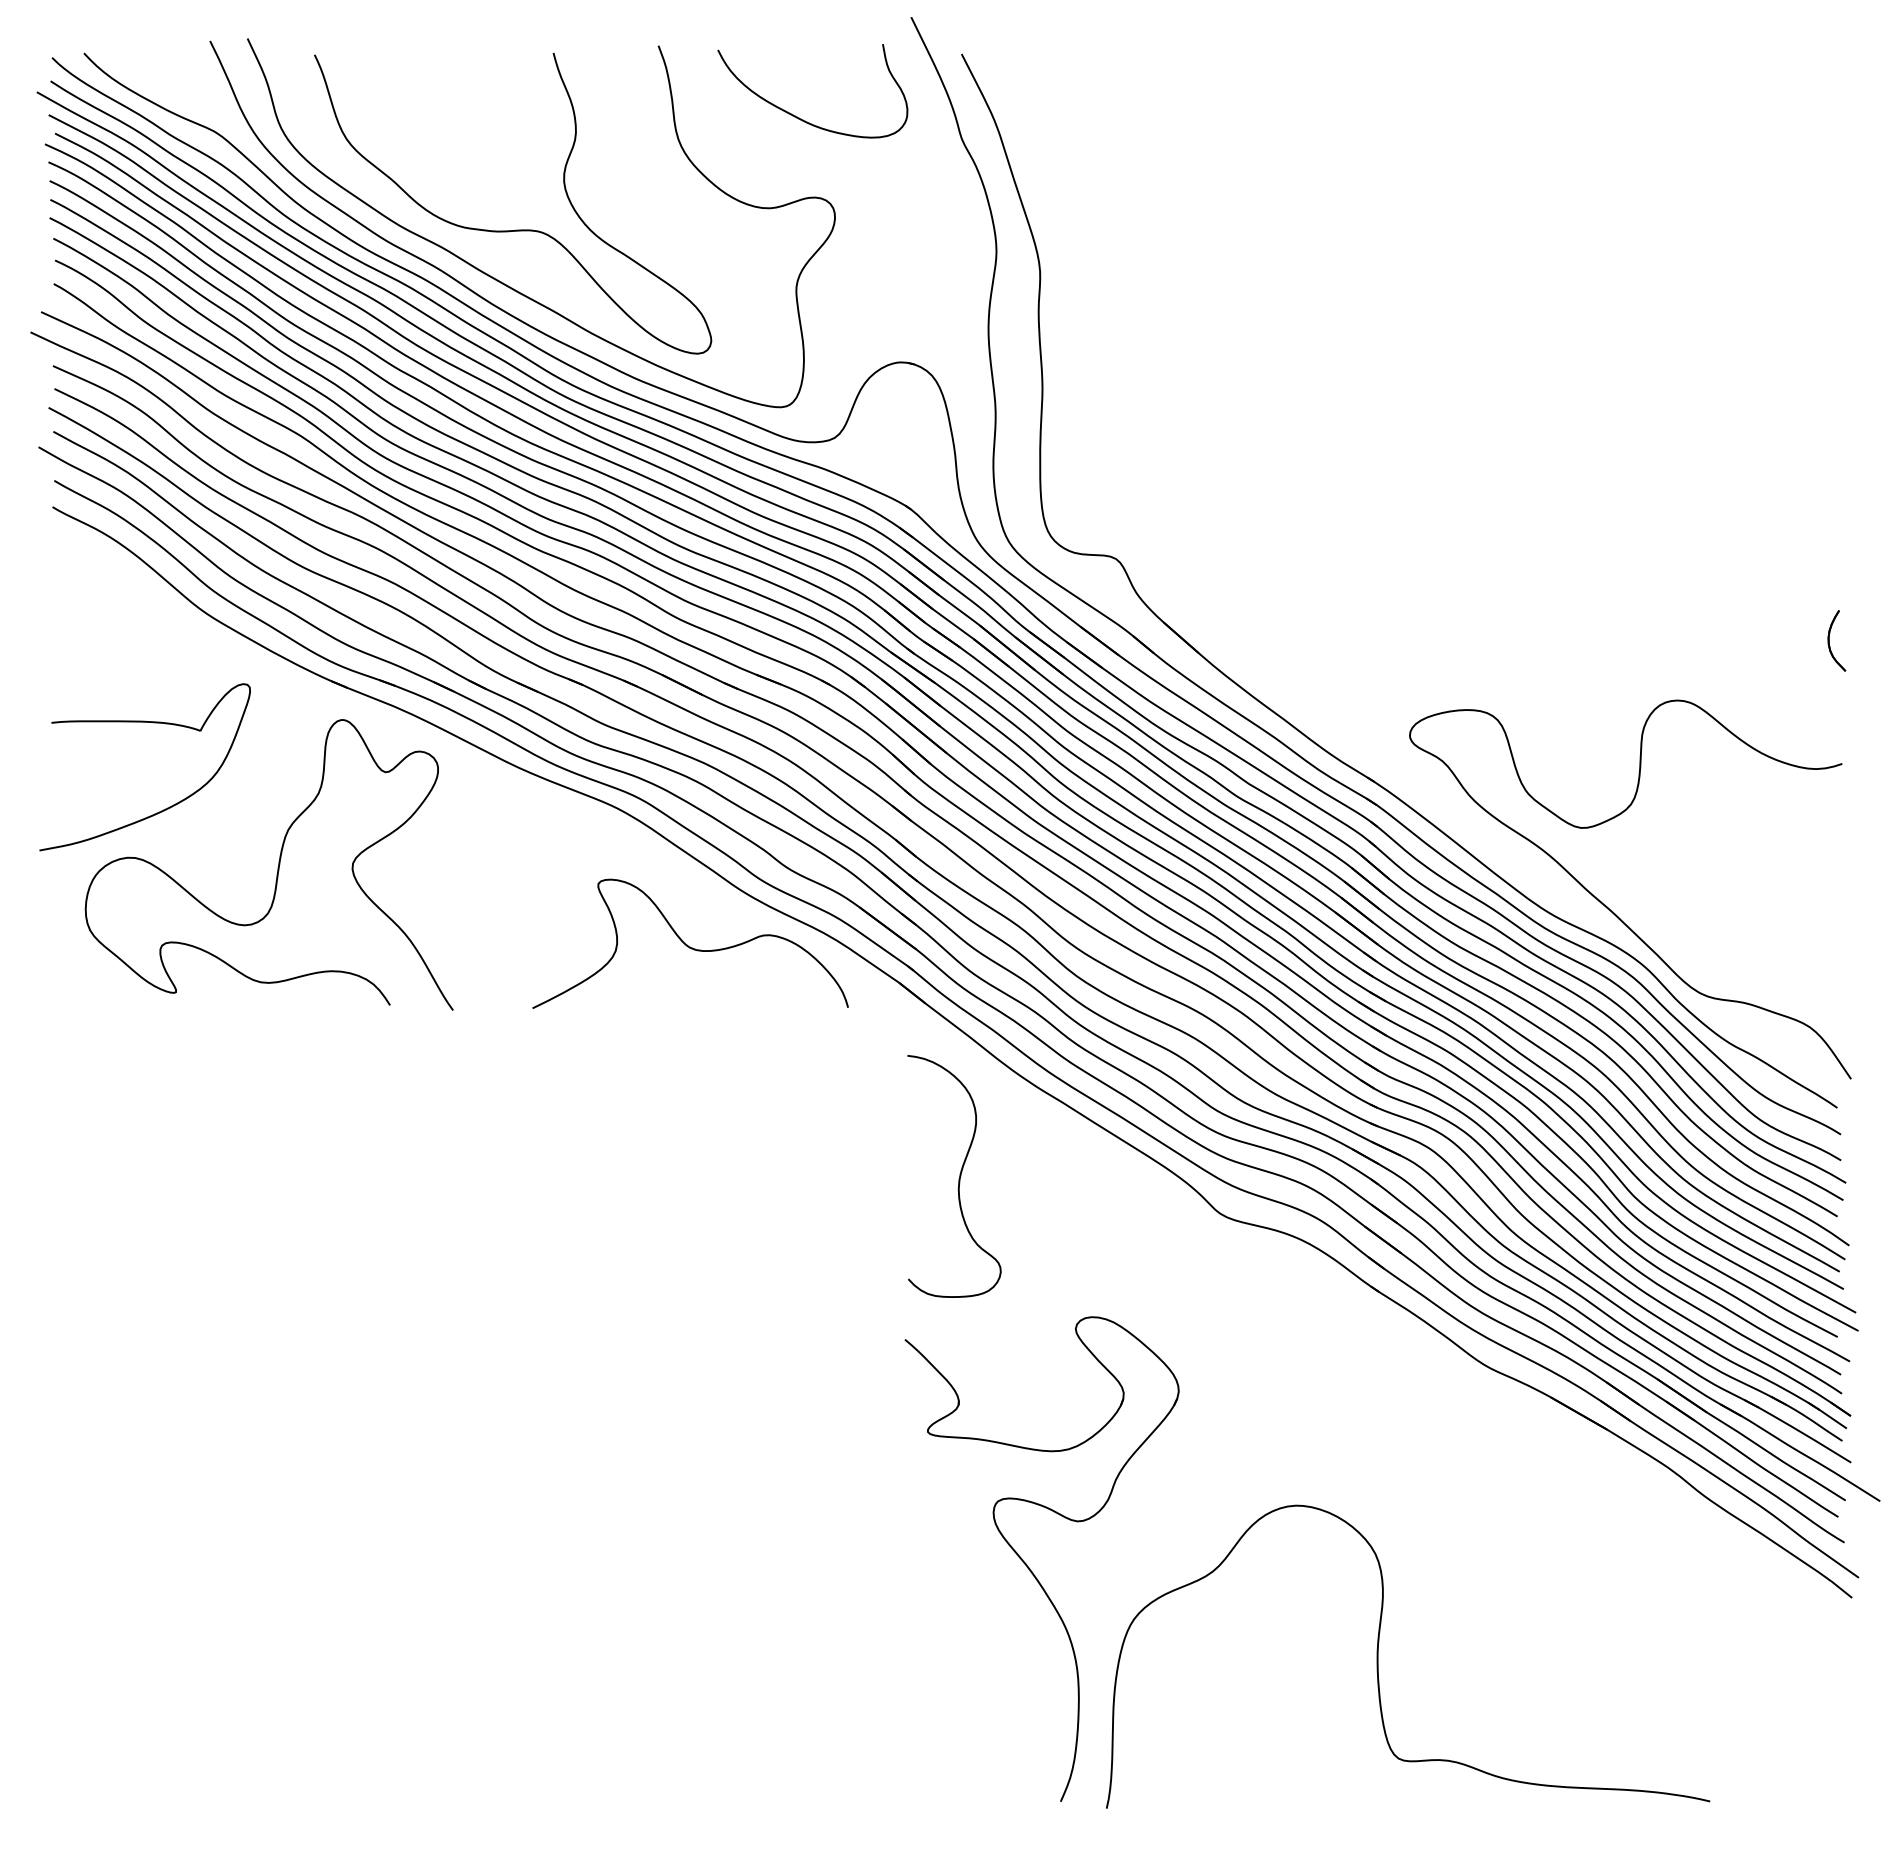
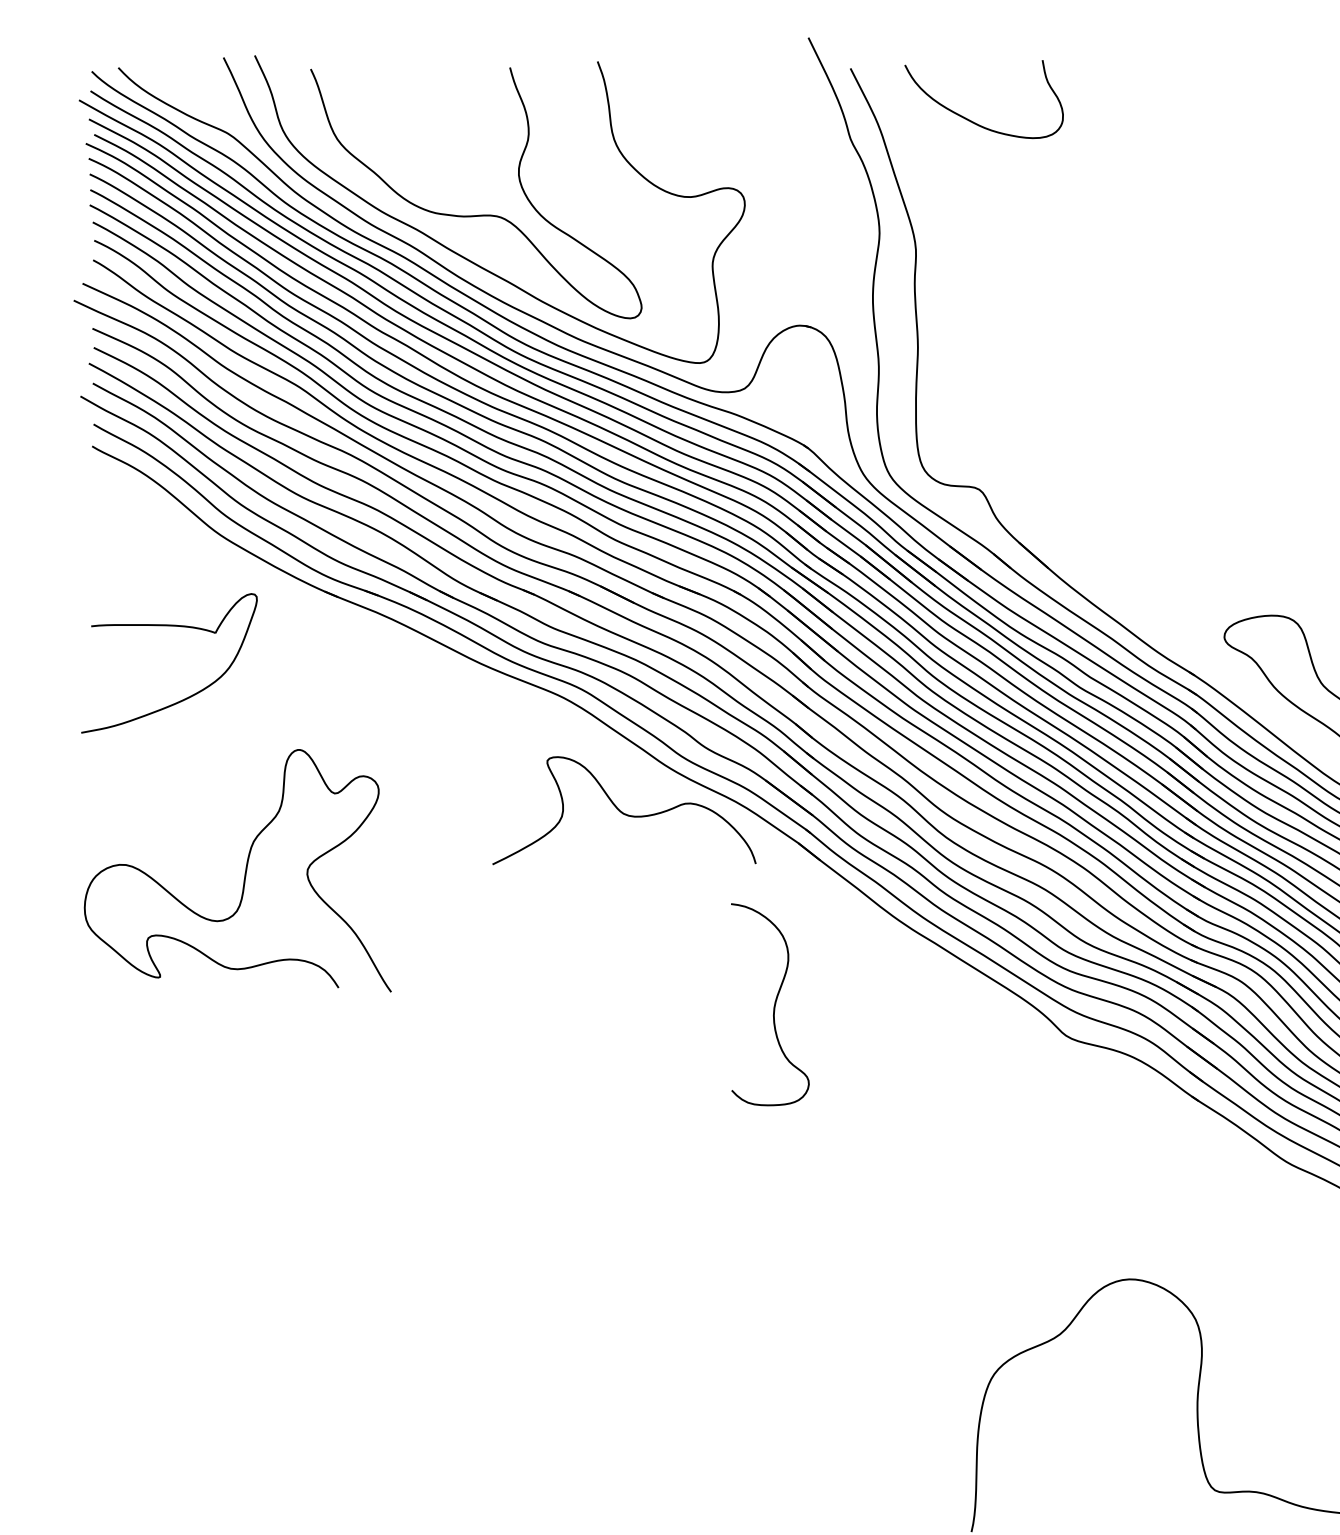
curve: (799, 117) -> (973, 121), moved
curve: (277, 867) -> (244, 872), moved
curve: (958, 1178) -> (773, 1006), moved
part: (1030, 1568) -> (907, 1331), removed

